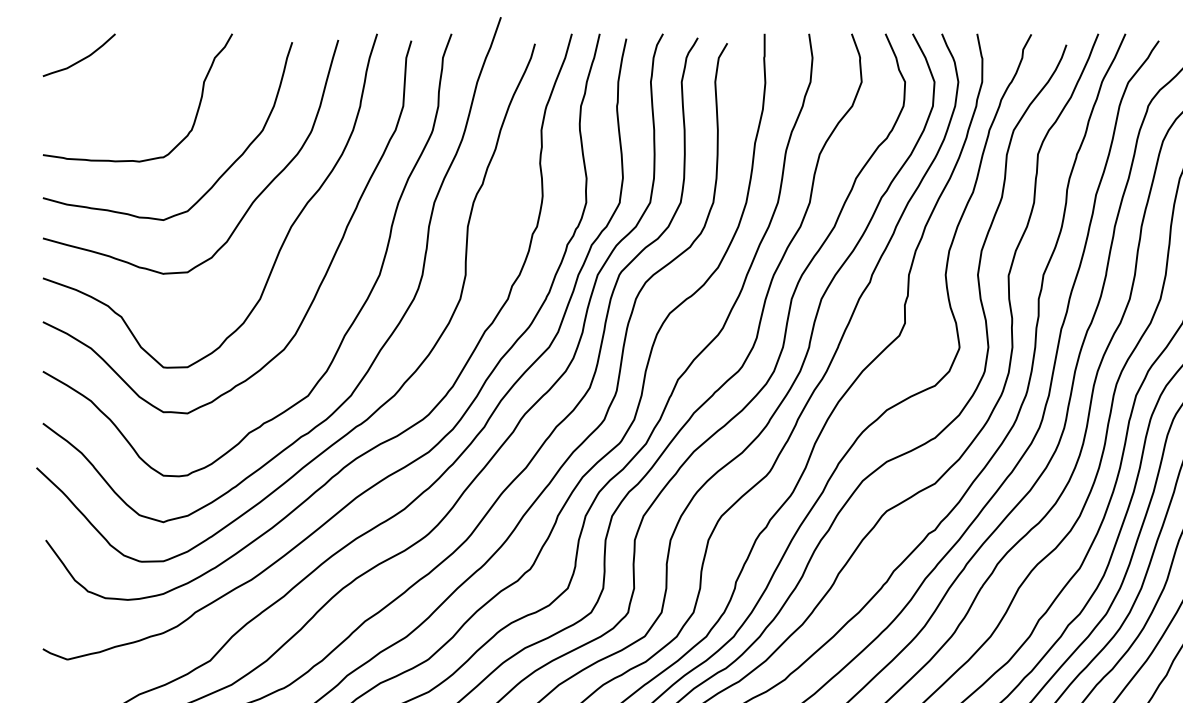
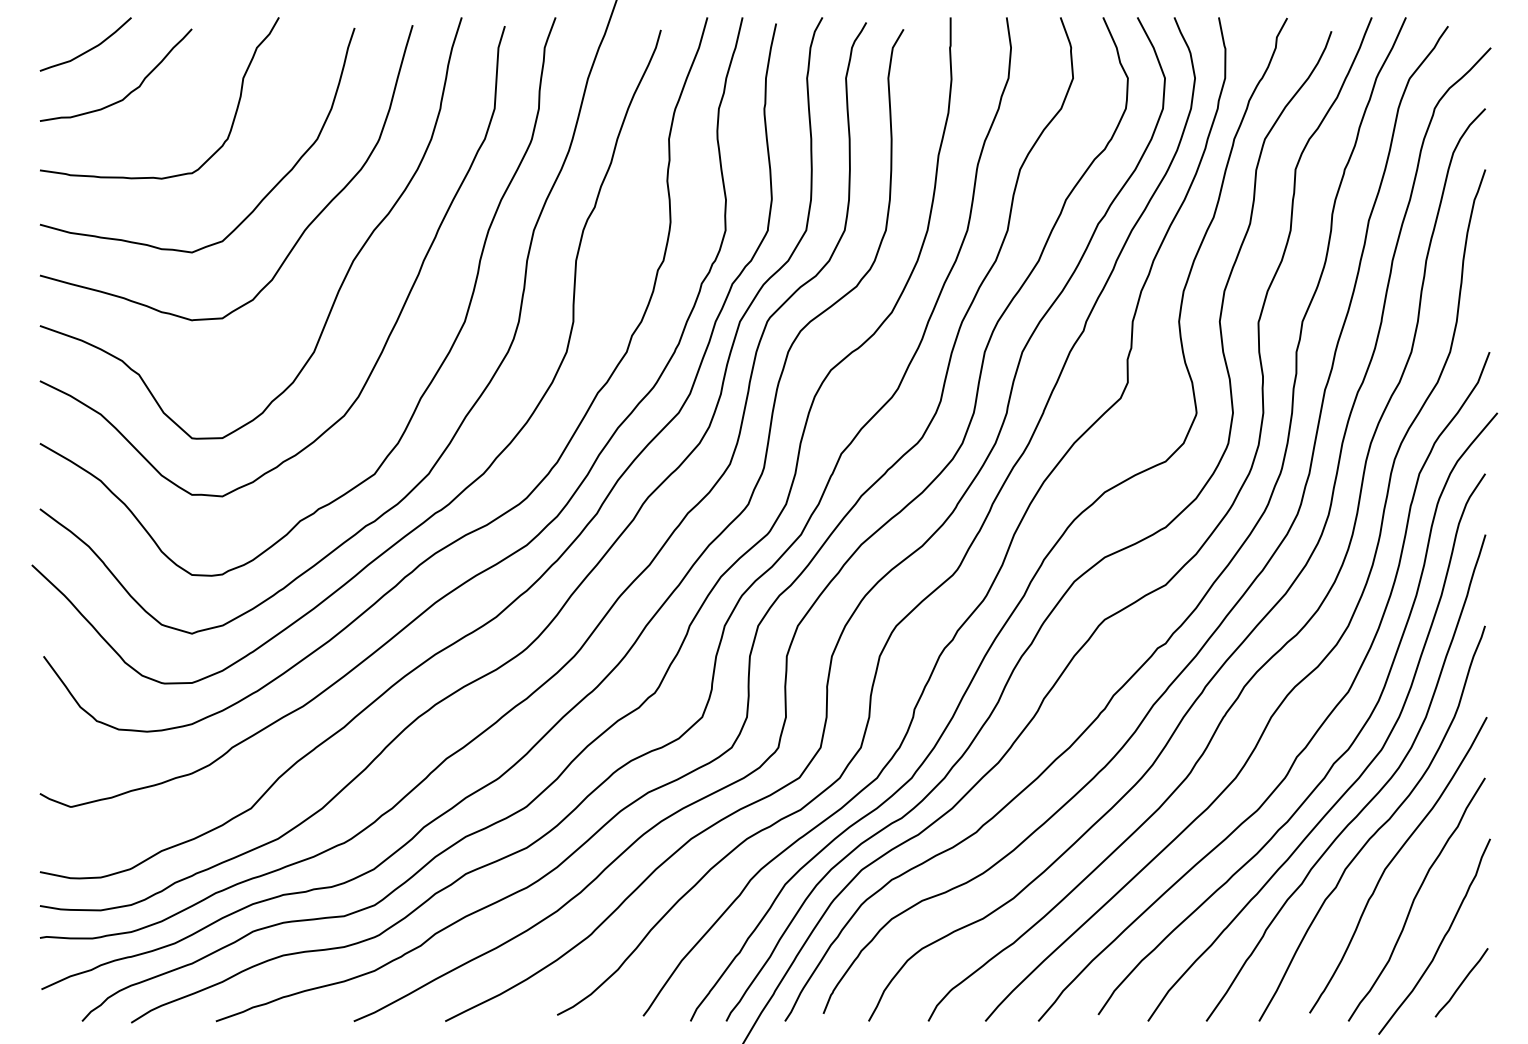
curve: (114, 92) -> (130, 91), added

